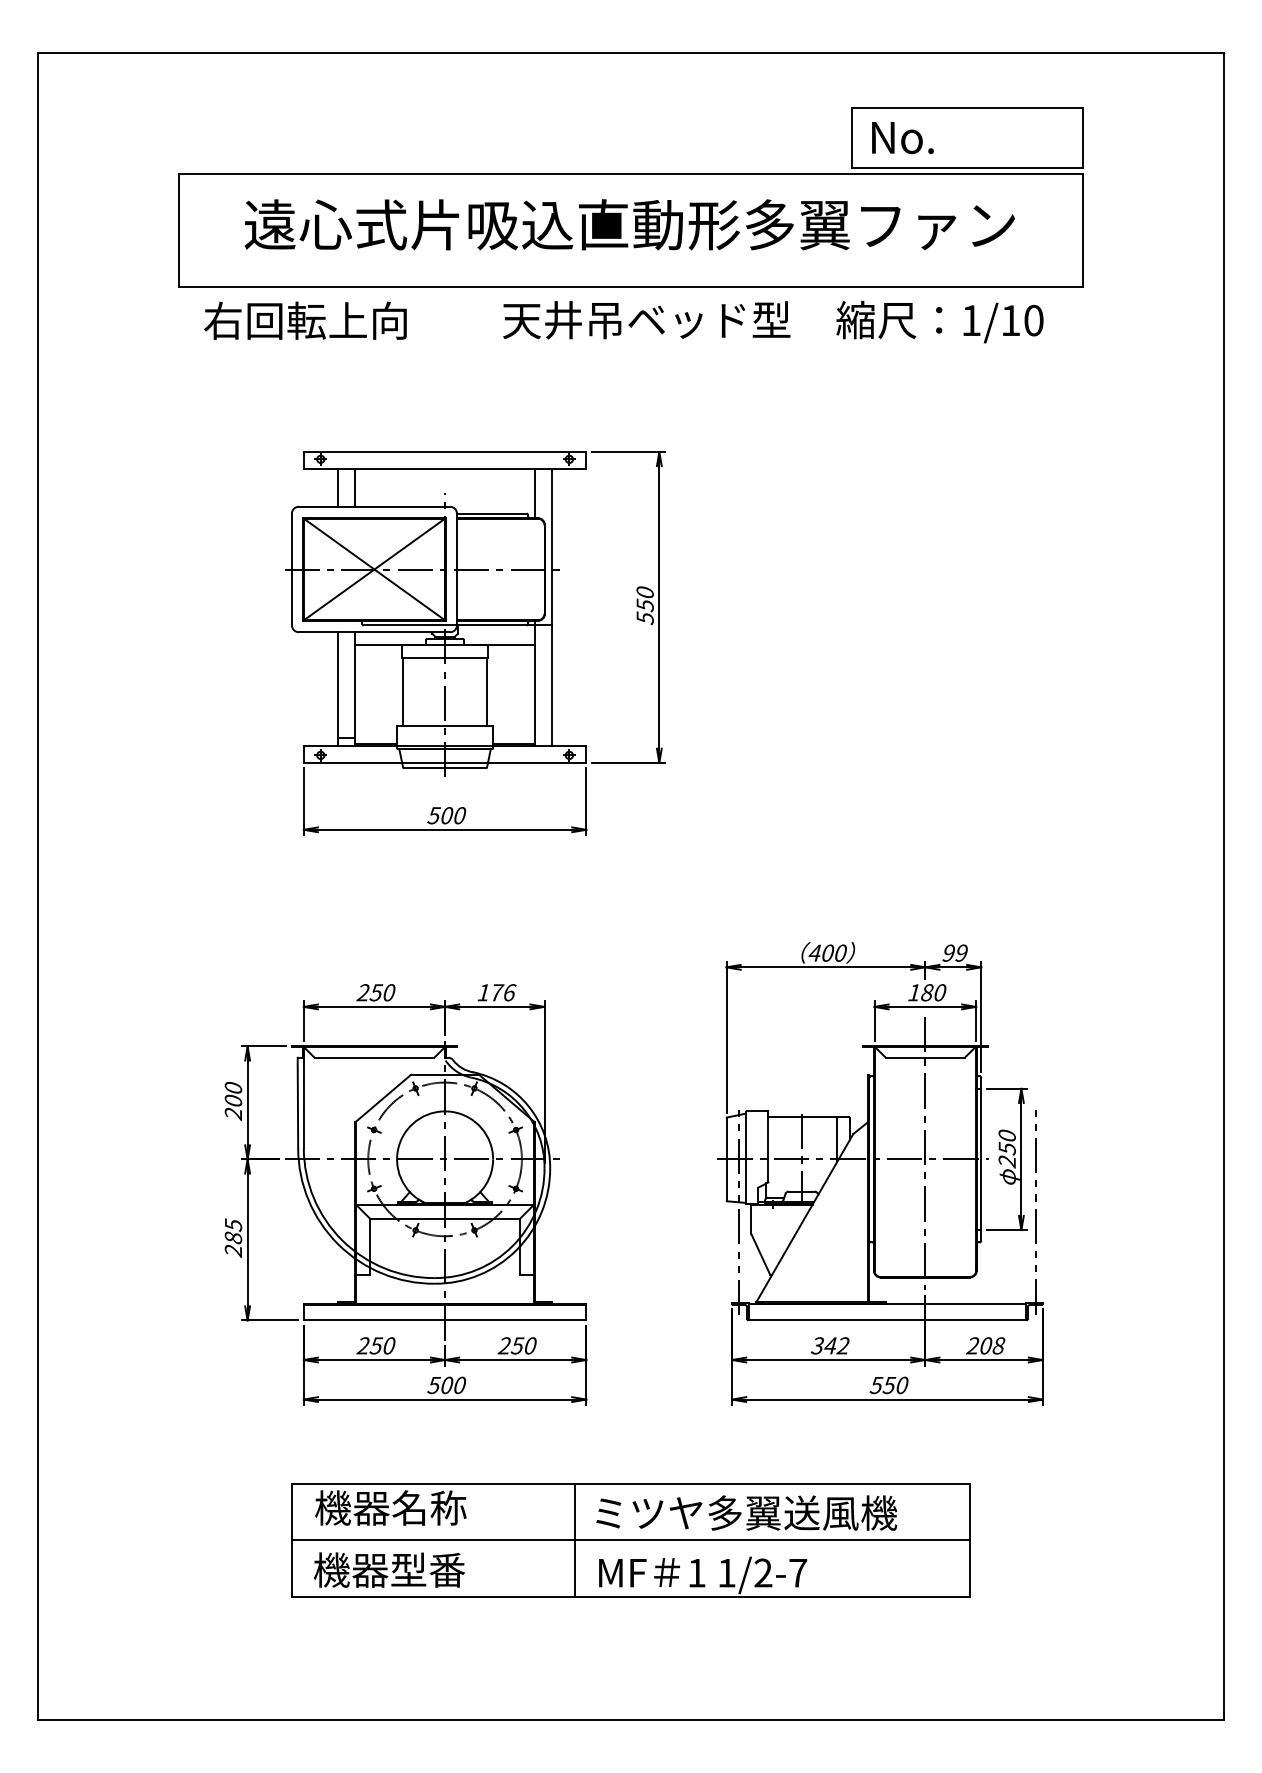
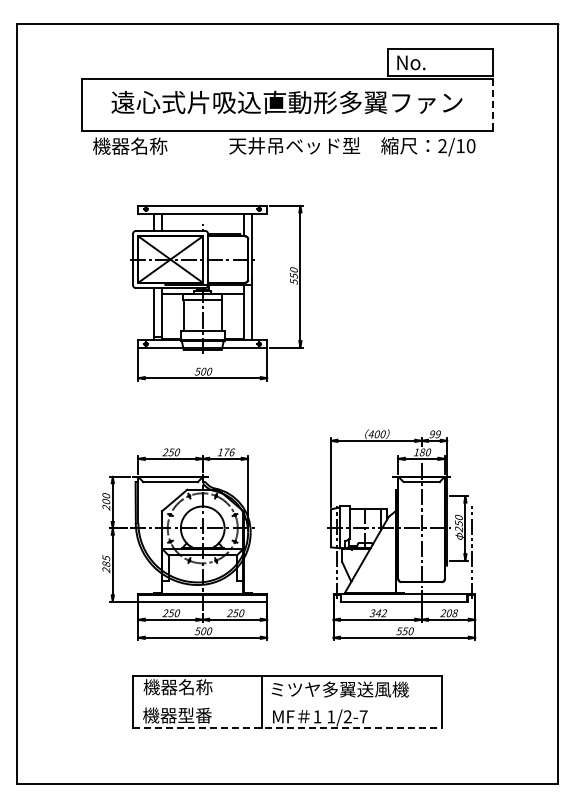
line: (1083, 231) -> (493, 105), solid -> dashed
text: (306, 319) -> (139, 145), 右回転上向 -> 機器名称
text: (971, 319) -> (442, 145), 1/10 -> 2/10
line: (631, 1541) -> (287, 702), removed
line: (631, 1596) -> (287, 727), solid -> dashed

